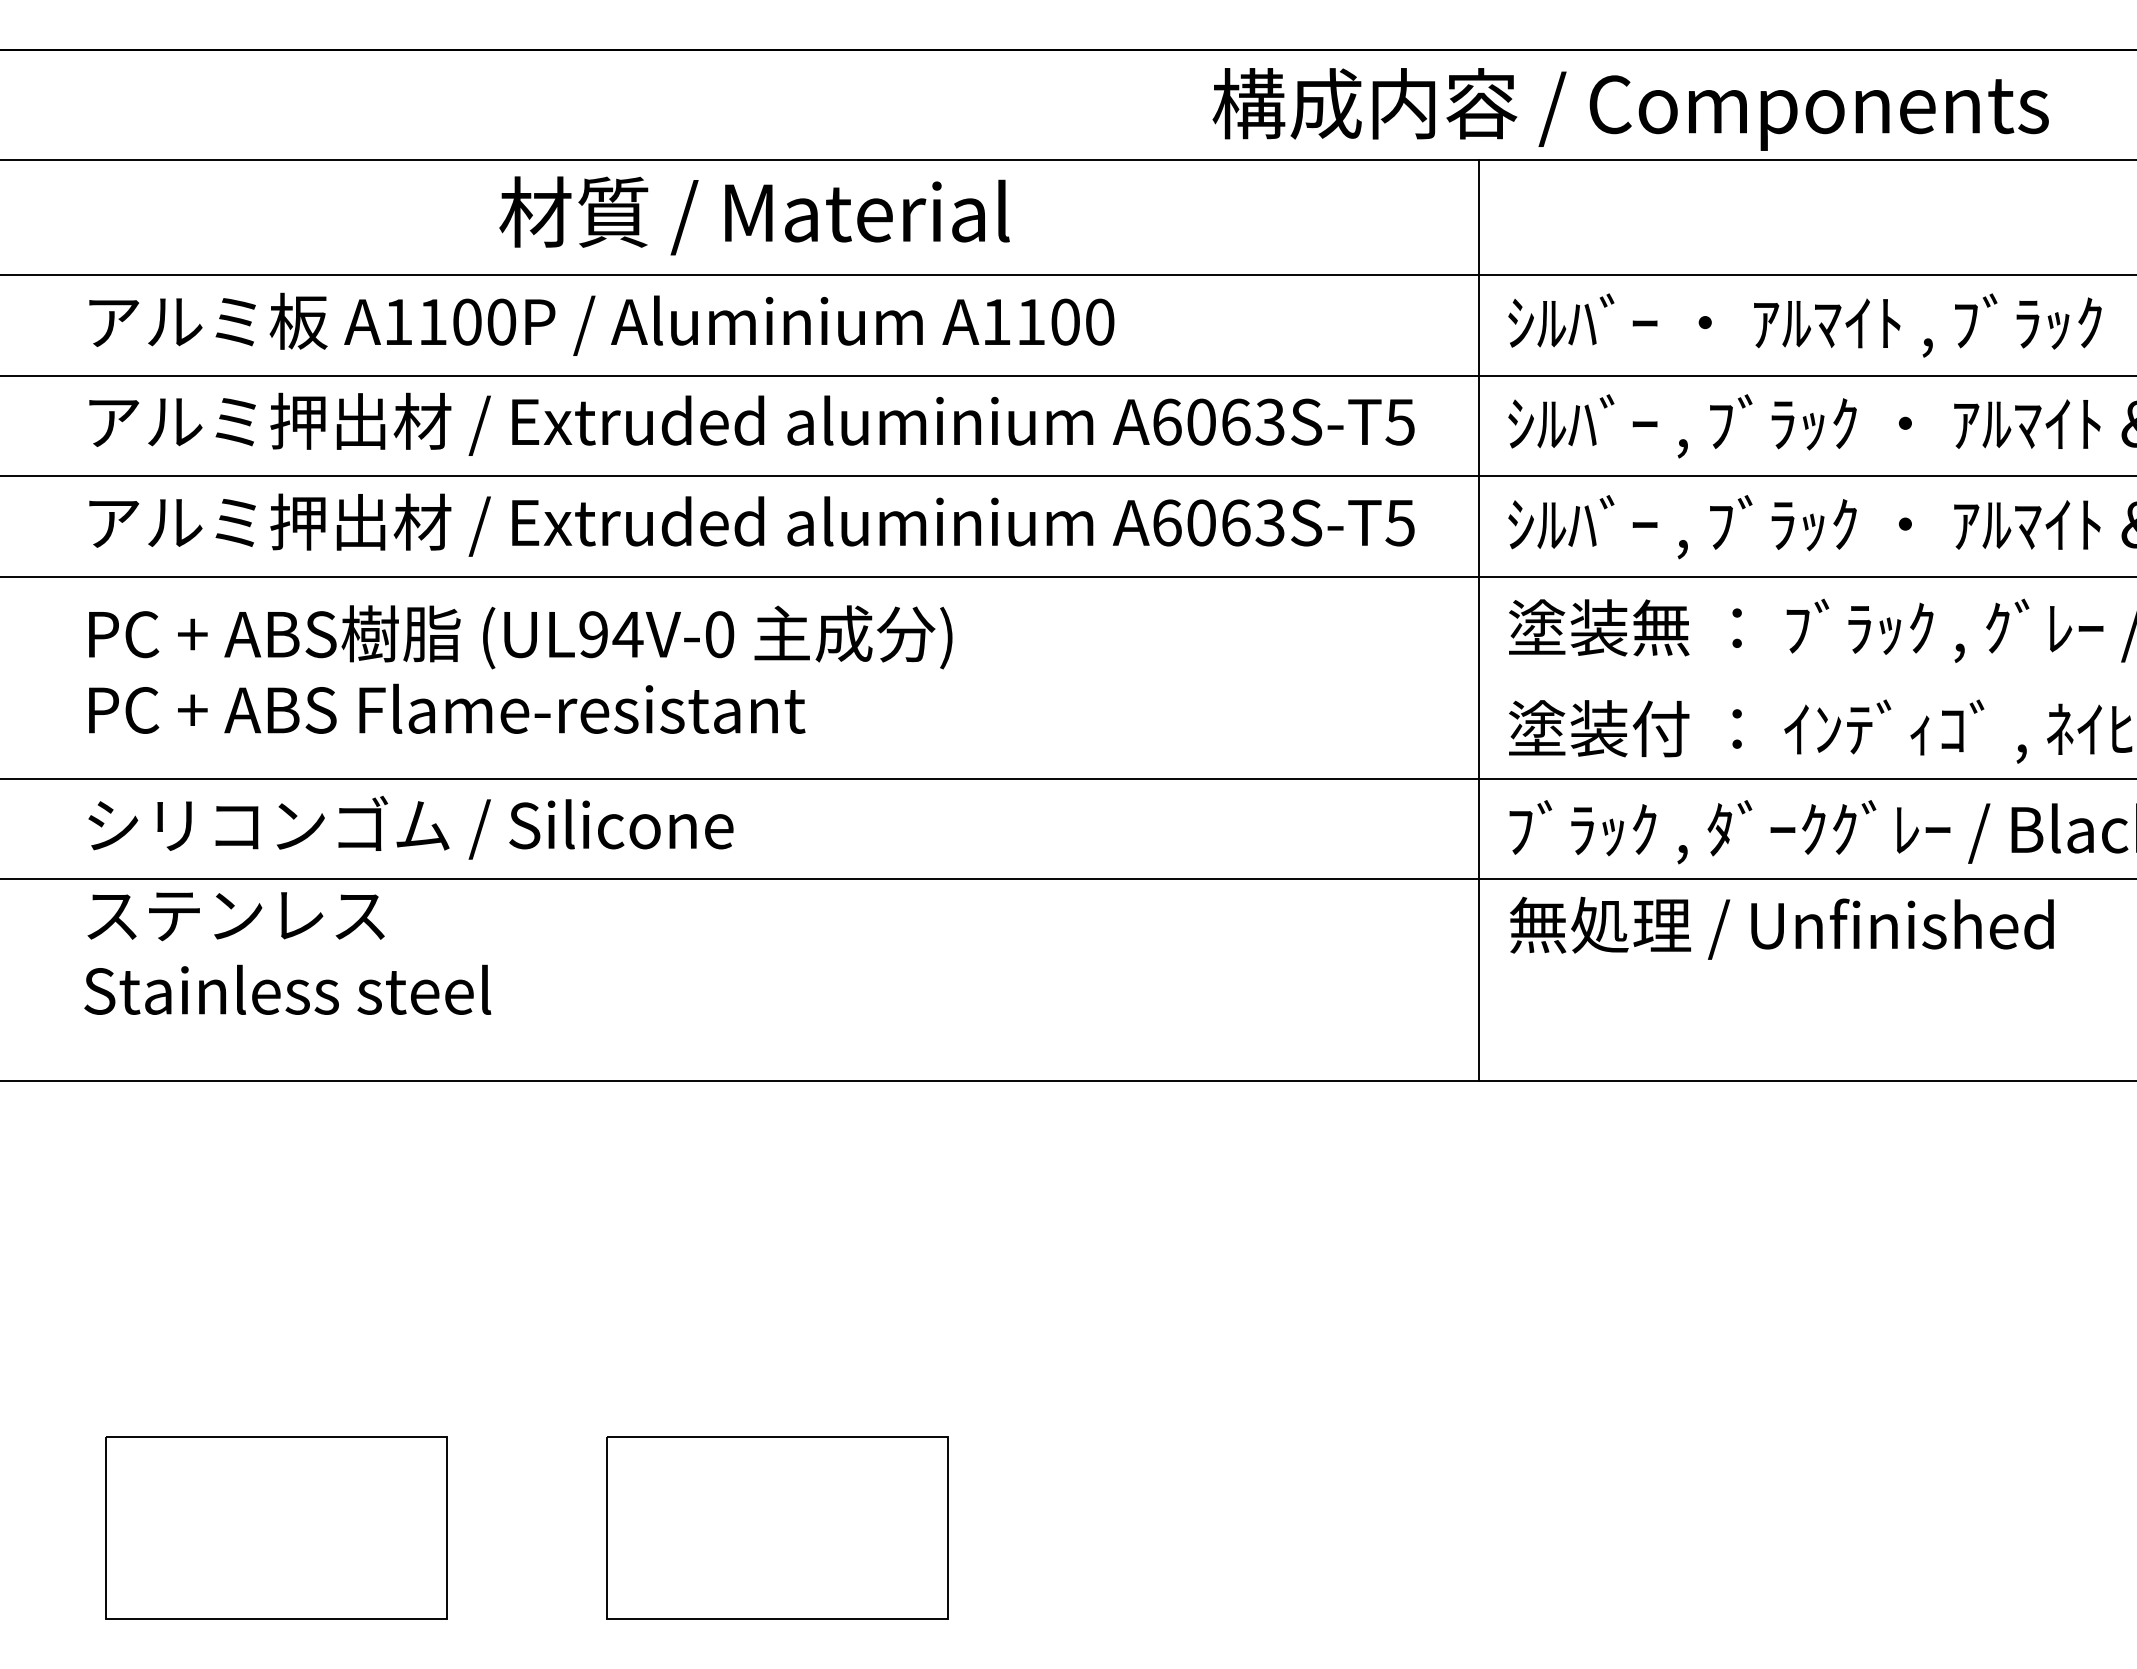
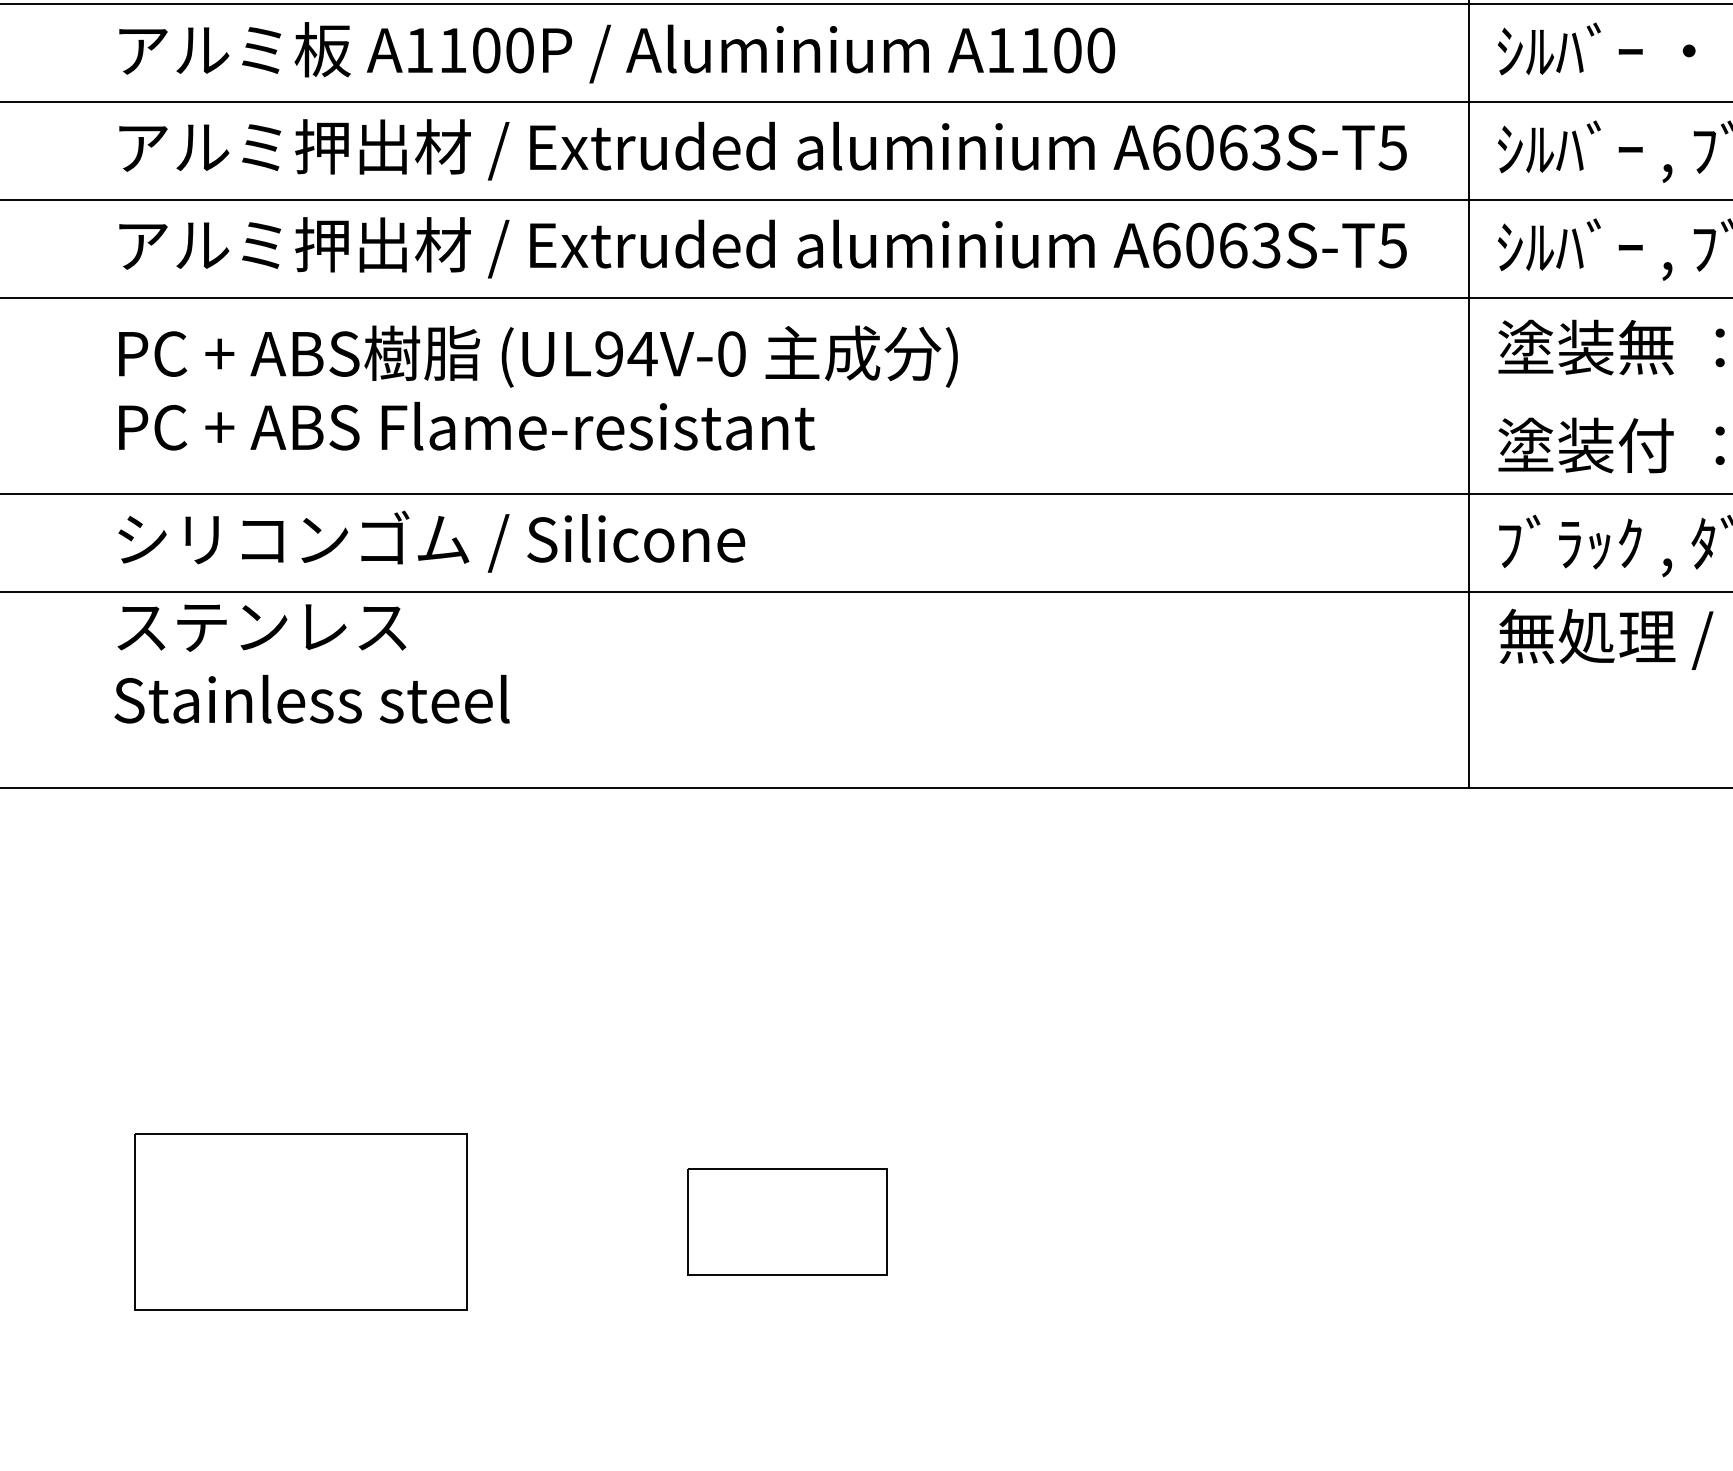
part: (777, 1527) -> (787, 1221), size x0.6

